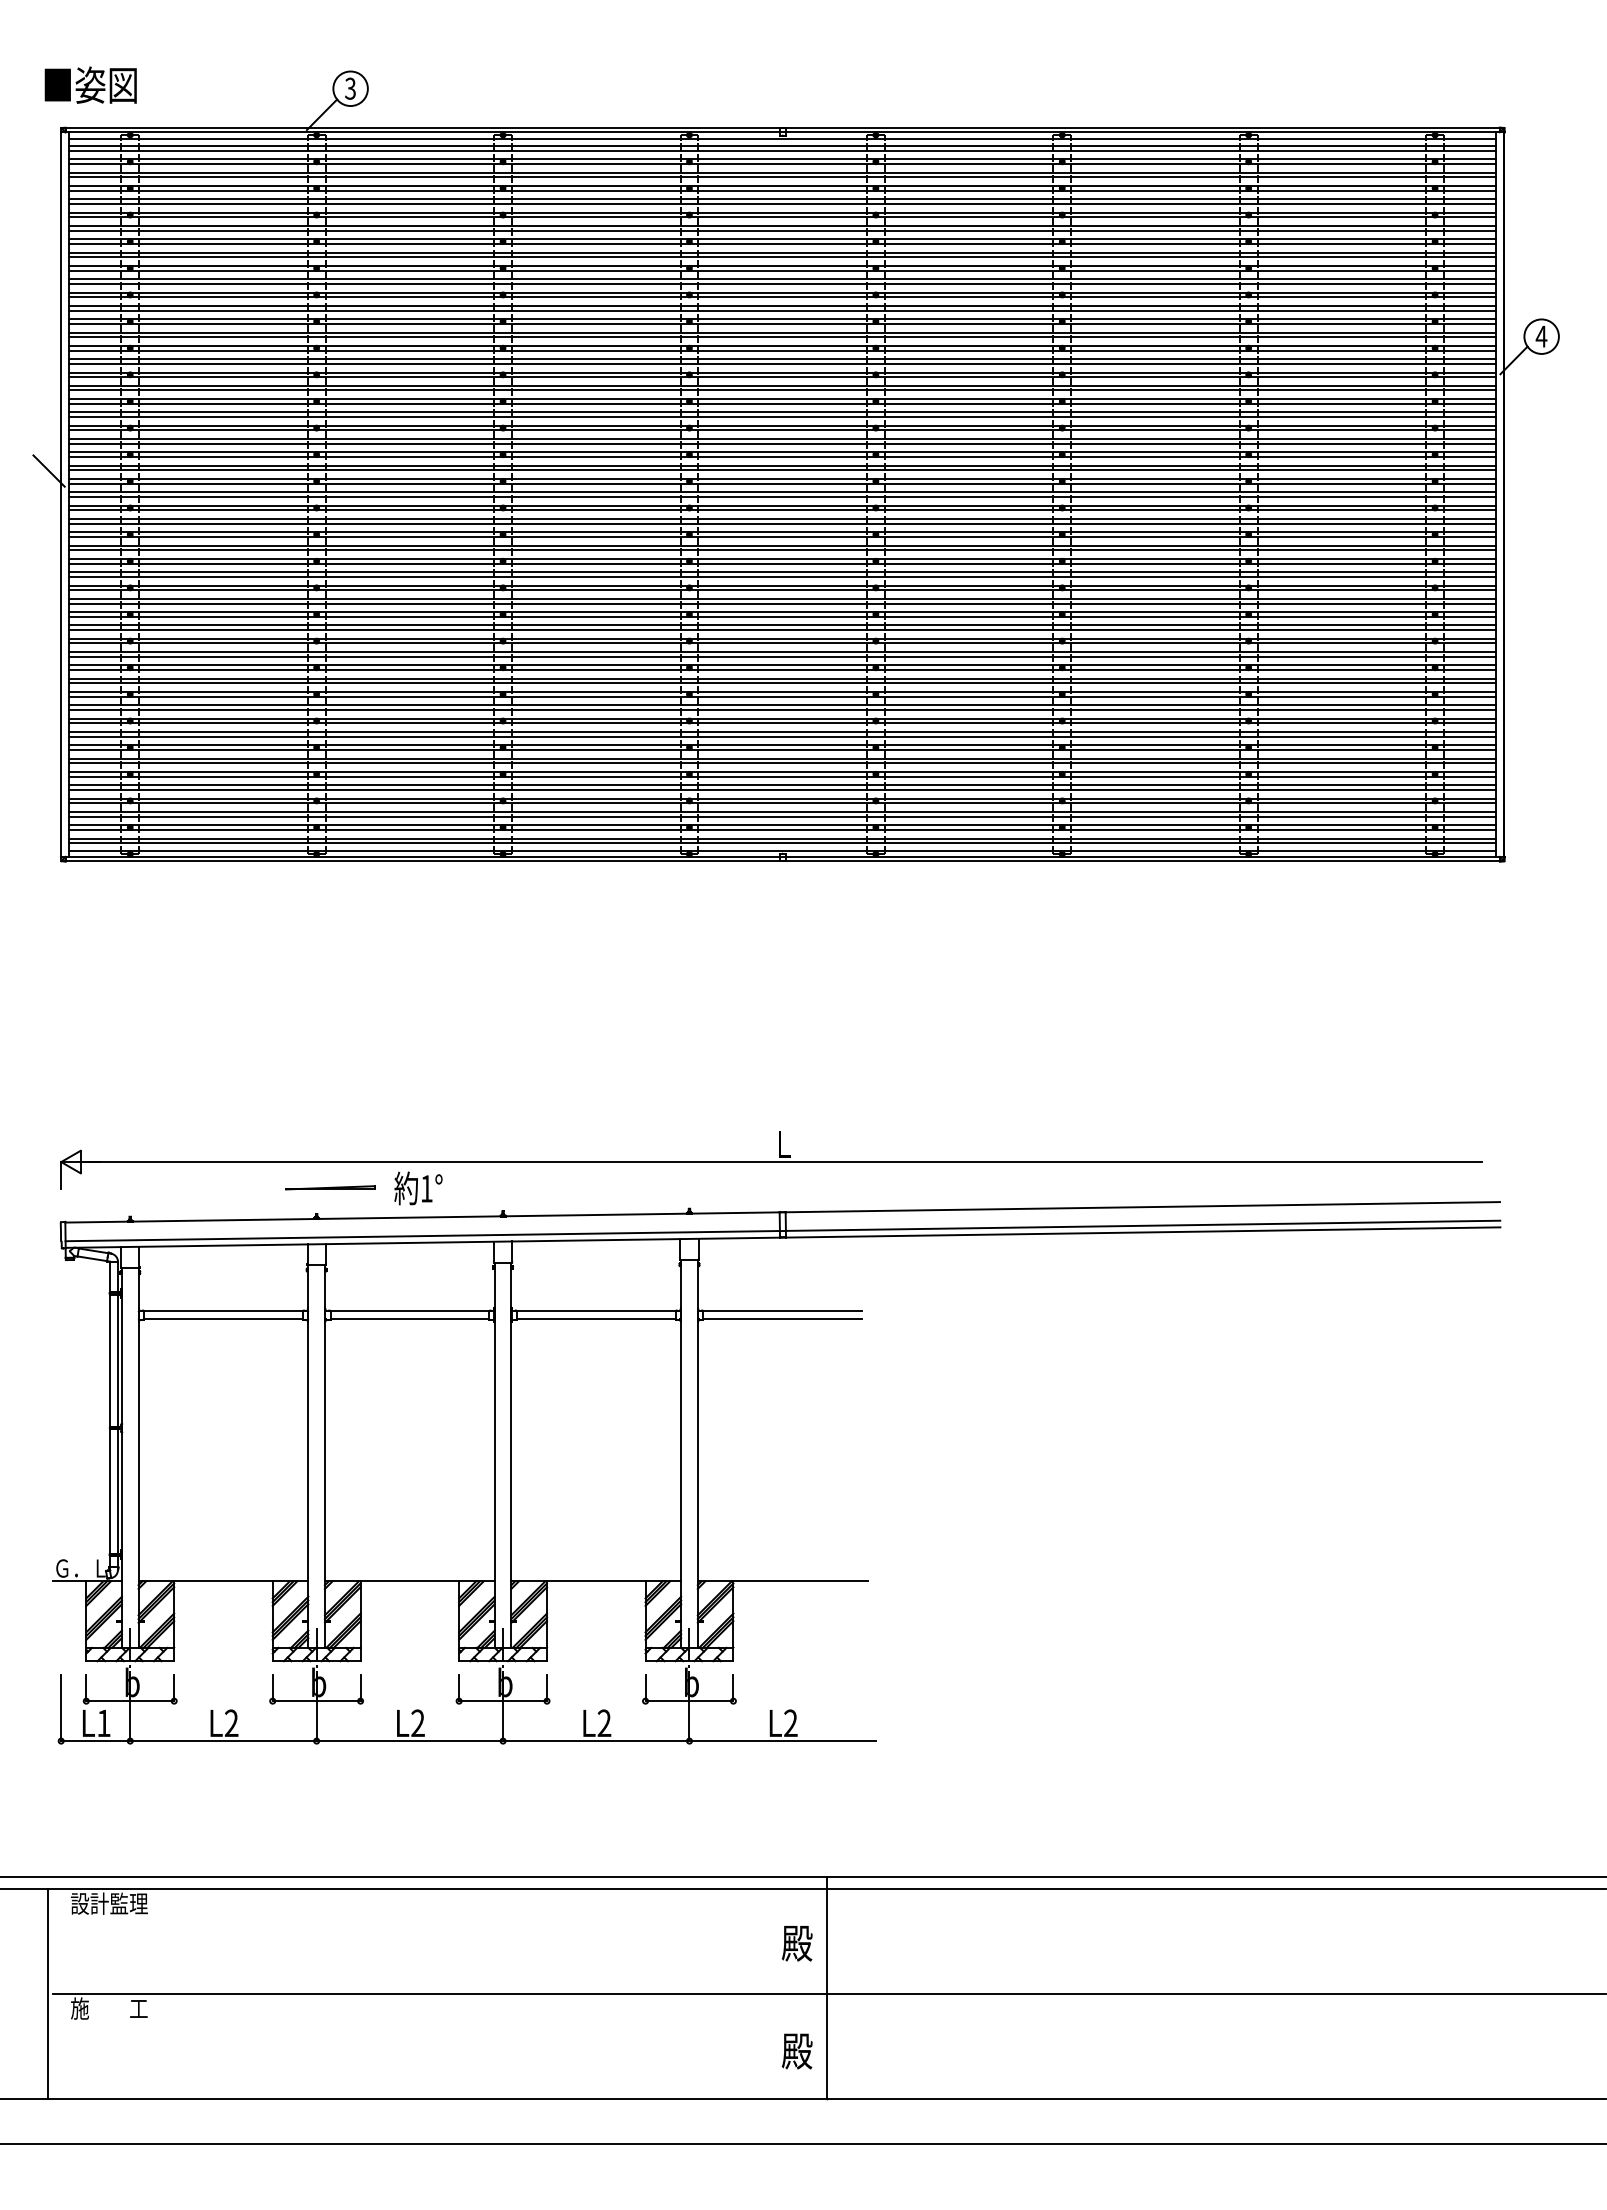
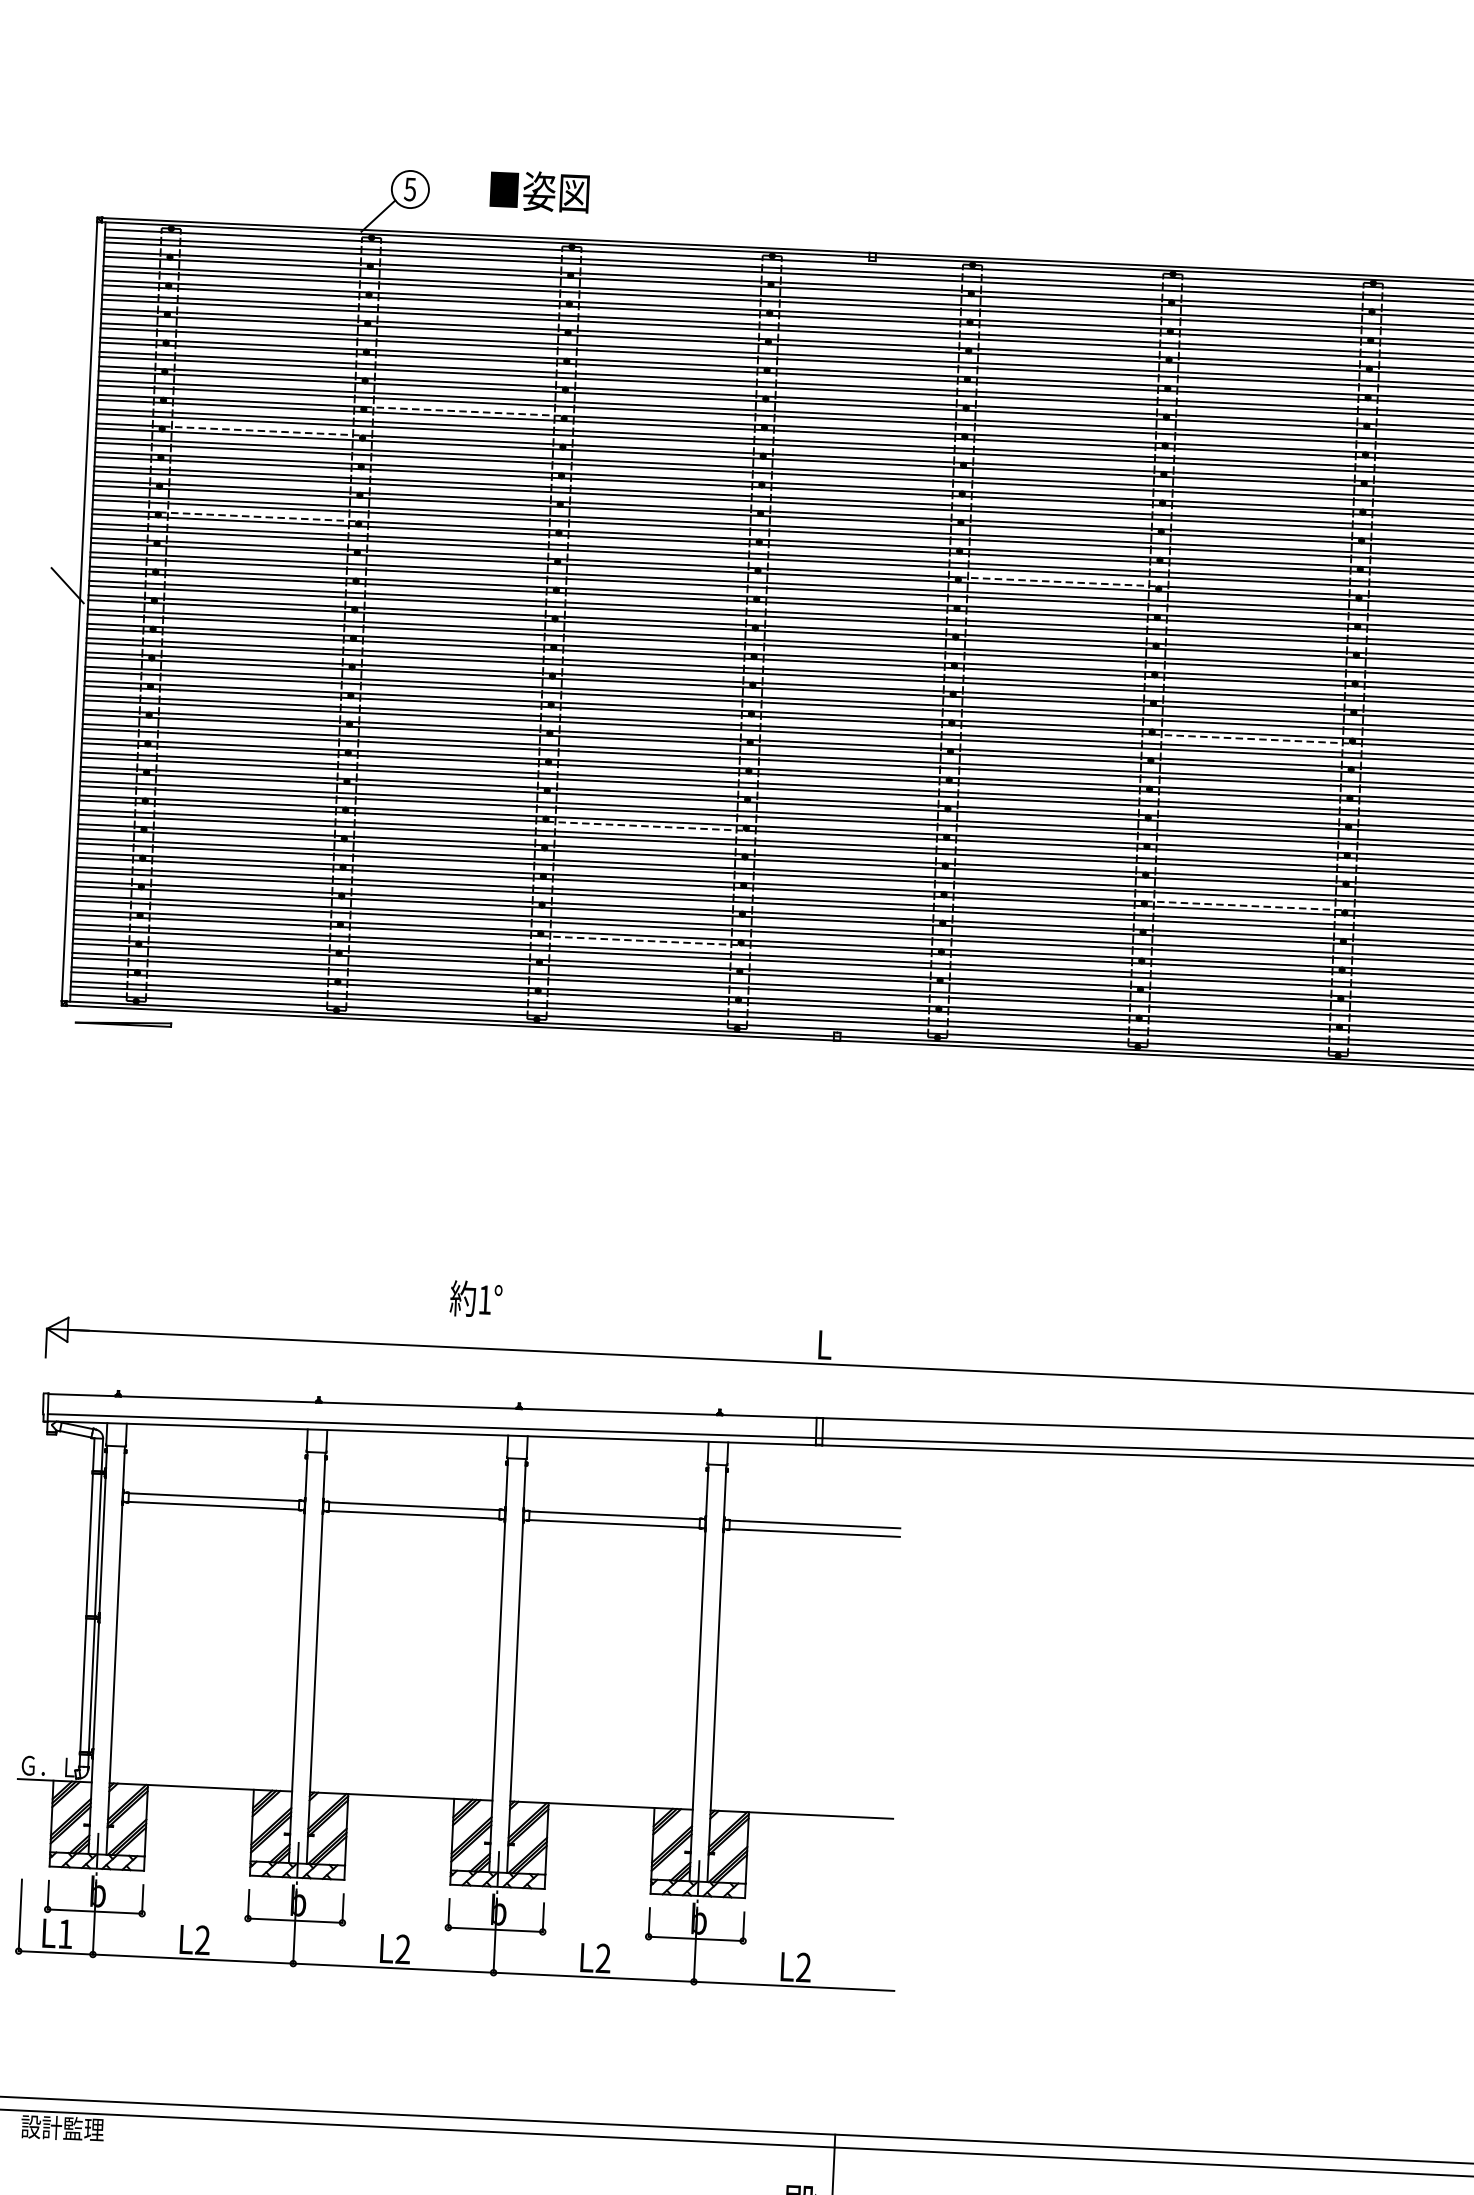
text: (90, 84) -> (539, 190), moved
text: (350, 88) -> (410, 189), 3 -> 5
line: (409, 292) -> (463, 411), solid -> dashed
line: (223, 319) -> (262, 431), solid -> dashed
line: (223, 399) -> (258, 517), solid -> dashed
line: (969, 425) -> (1059, 581), solid -> dashed
line: (1155, 563) -> (1252, 738), solid -> dashed
line: (596, 670) -> (646, 826), solid -> dashed
line: (1155, 718) -> (1244, 905), solid -> dashed
line: (596, 776) -> (641, 940), solid -> dashed
line: (330, 1187) -> (123, 1022), moved
text: (418, 1188) -> (476, 1299), moved

